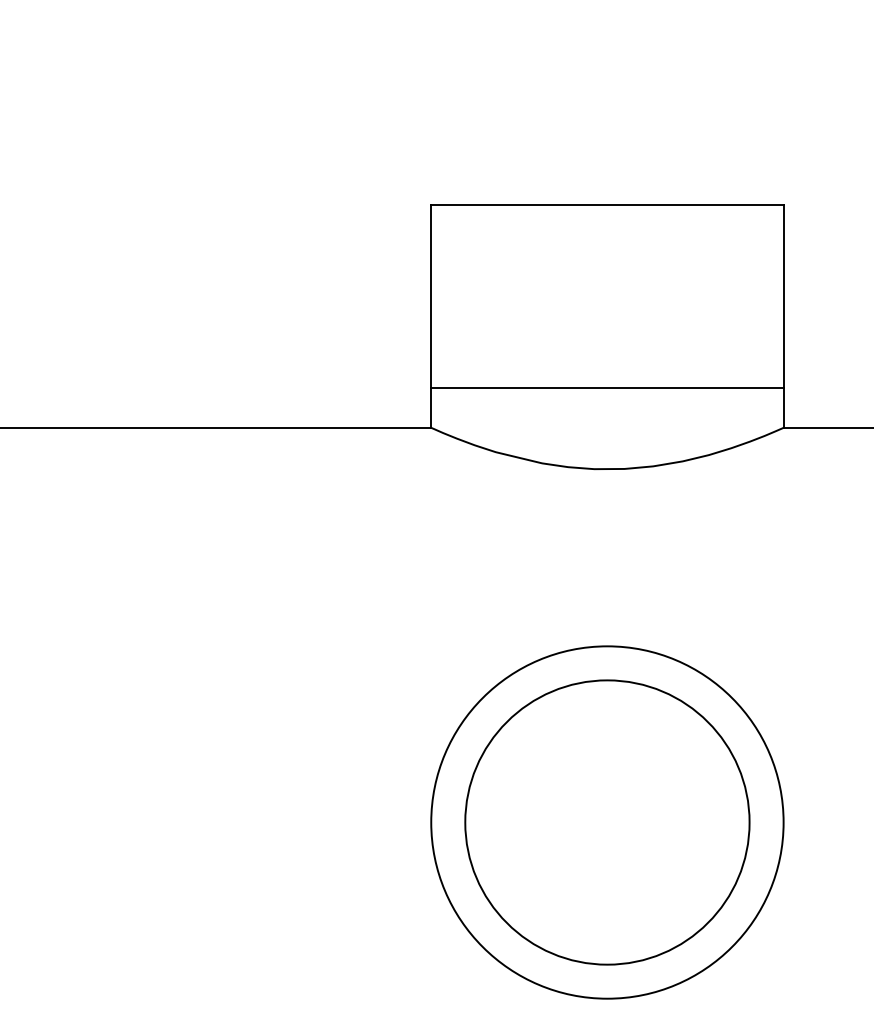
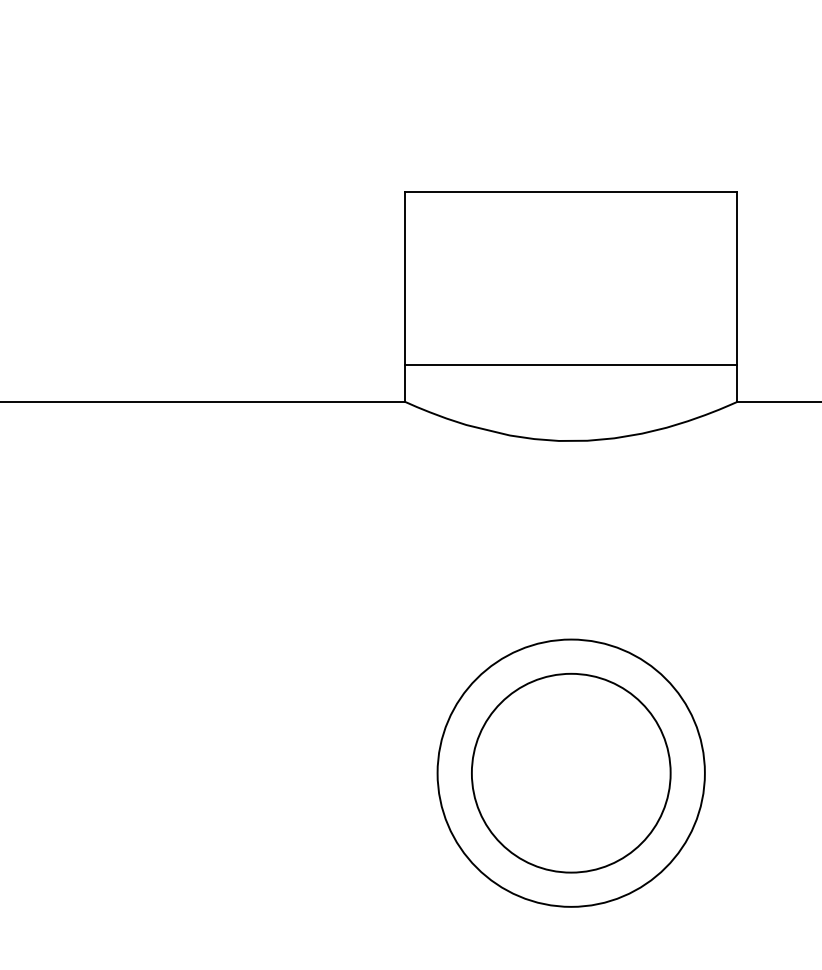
circle: (606, 821) -> (570, 772), size x0.6

